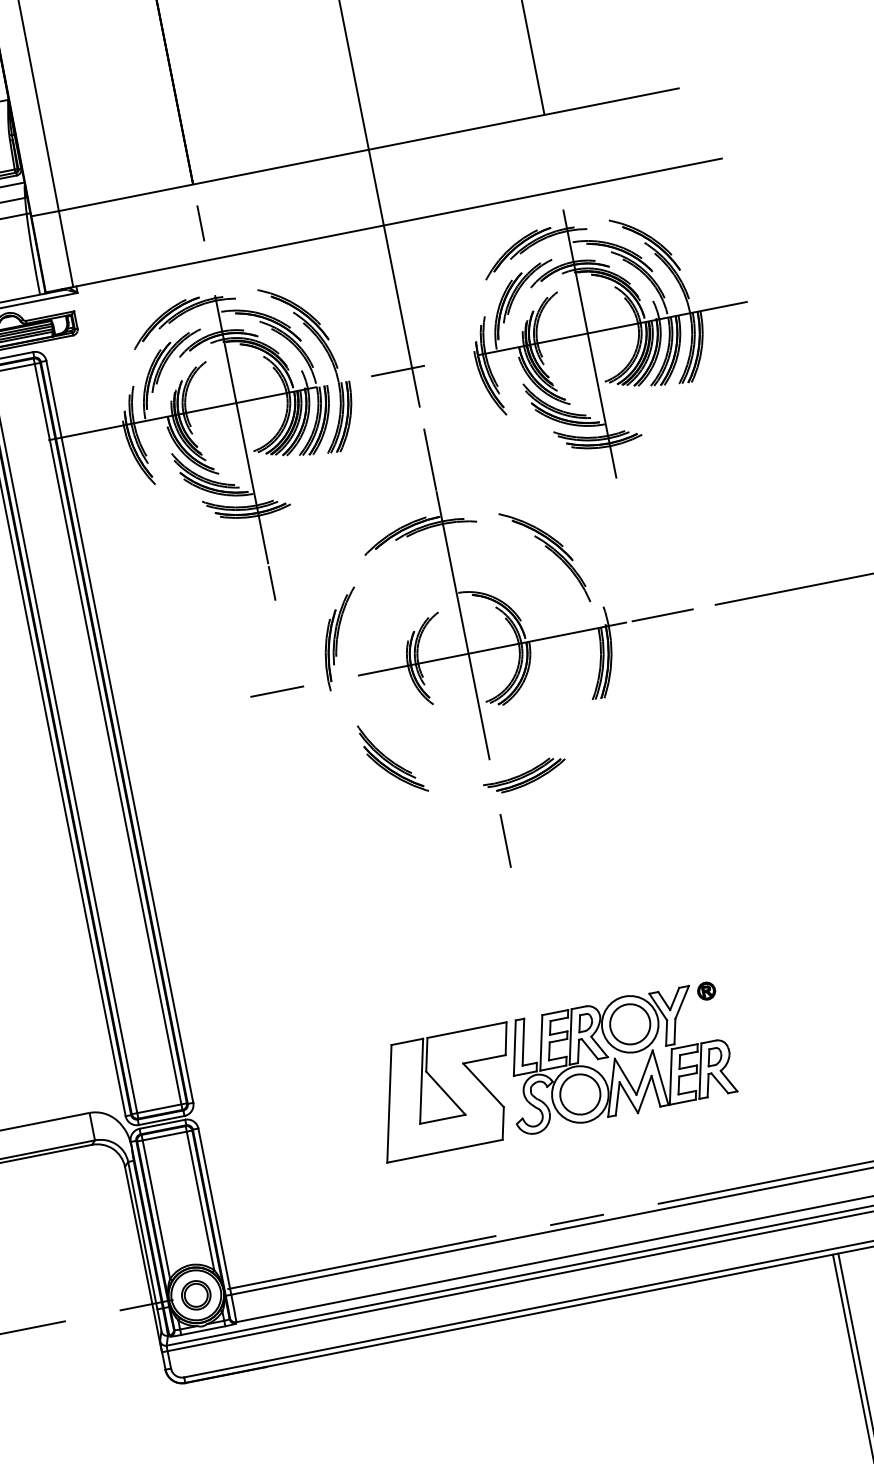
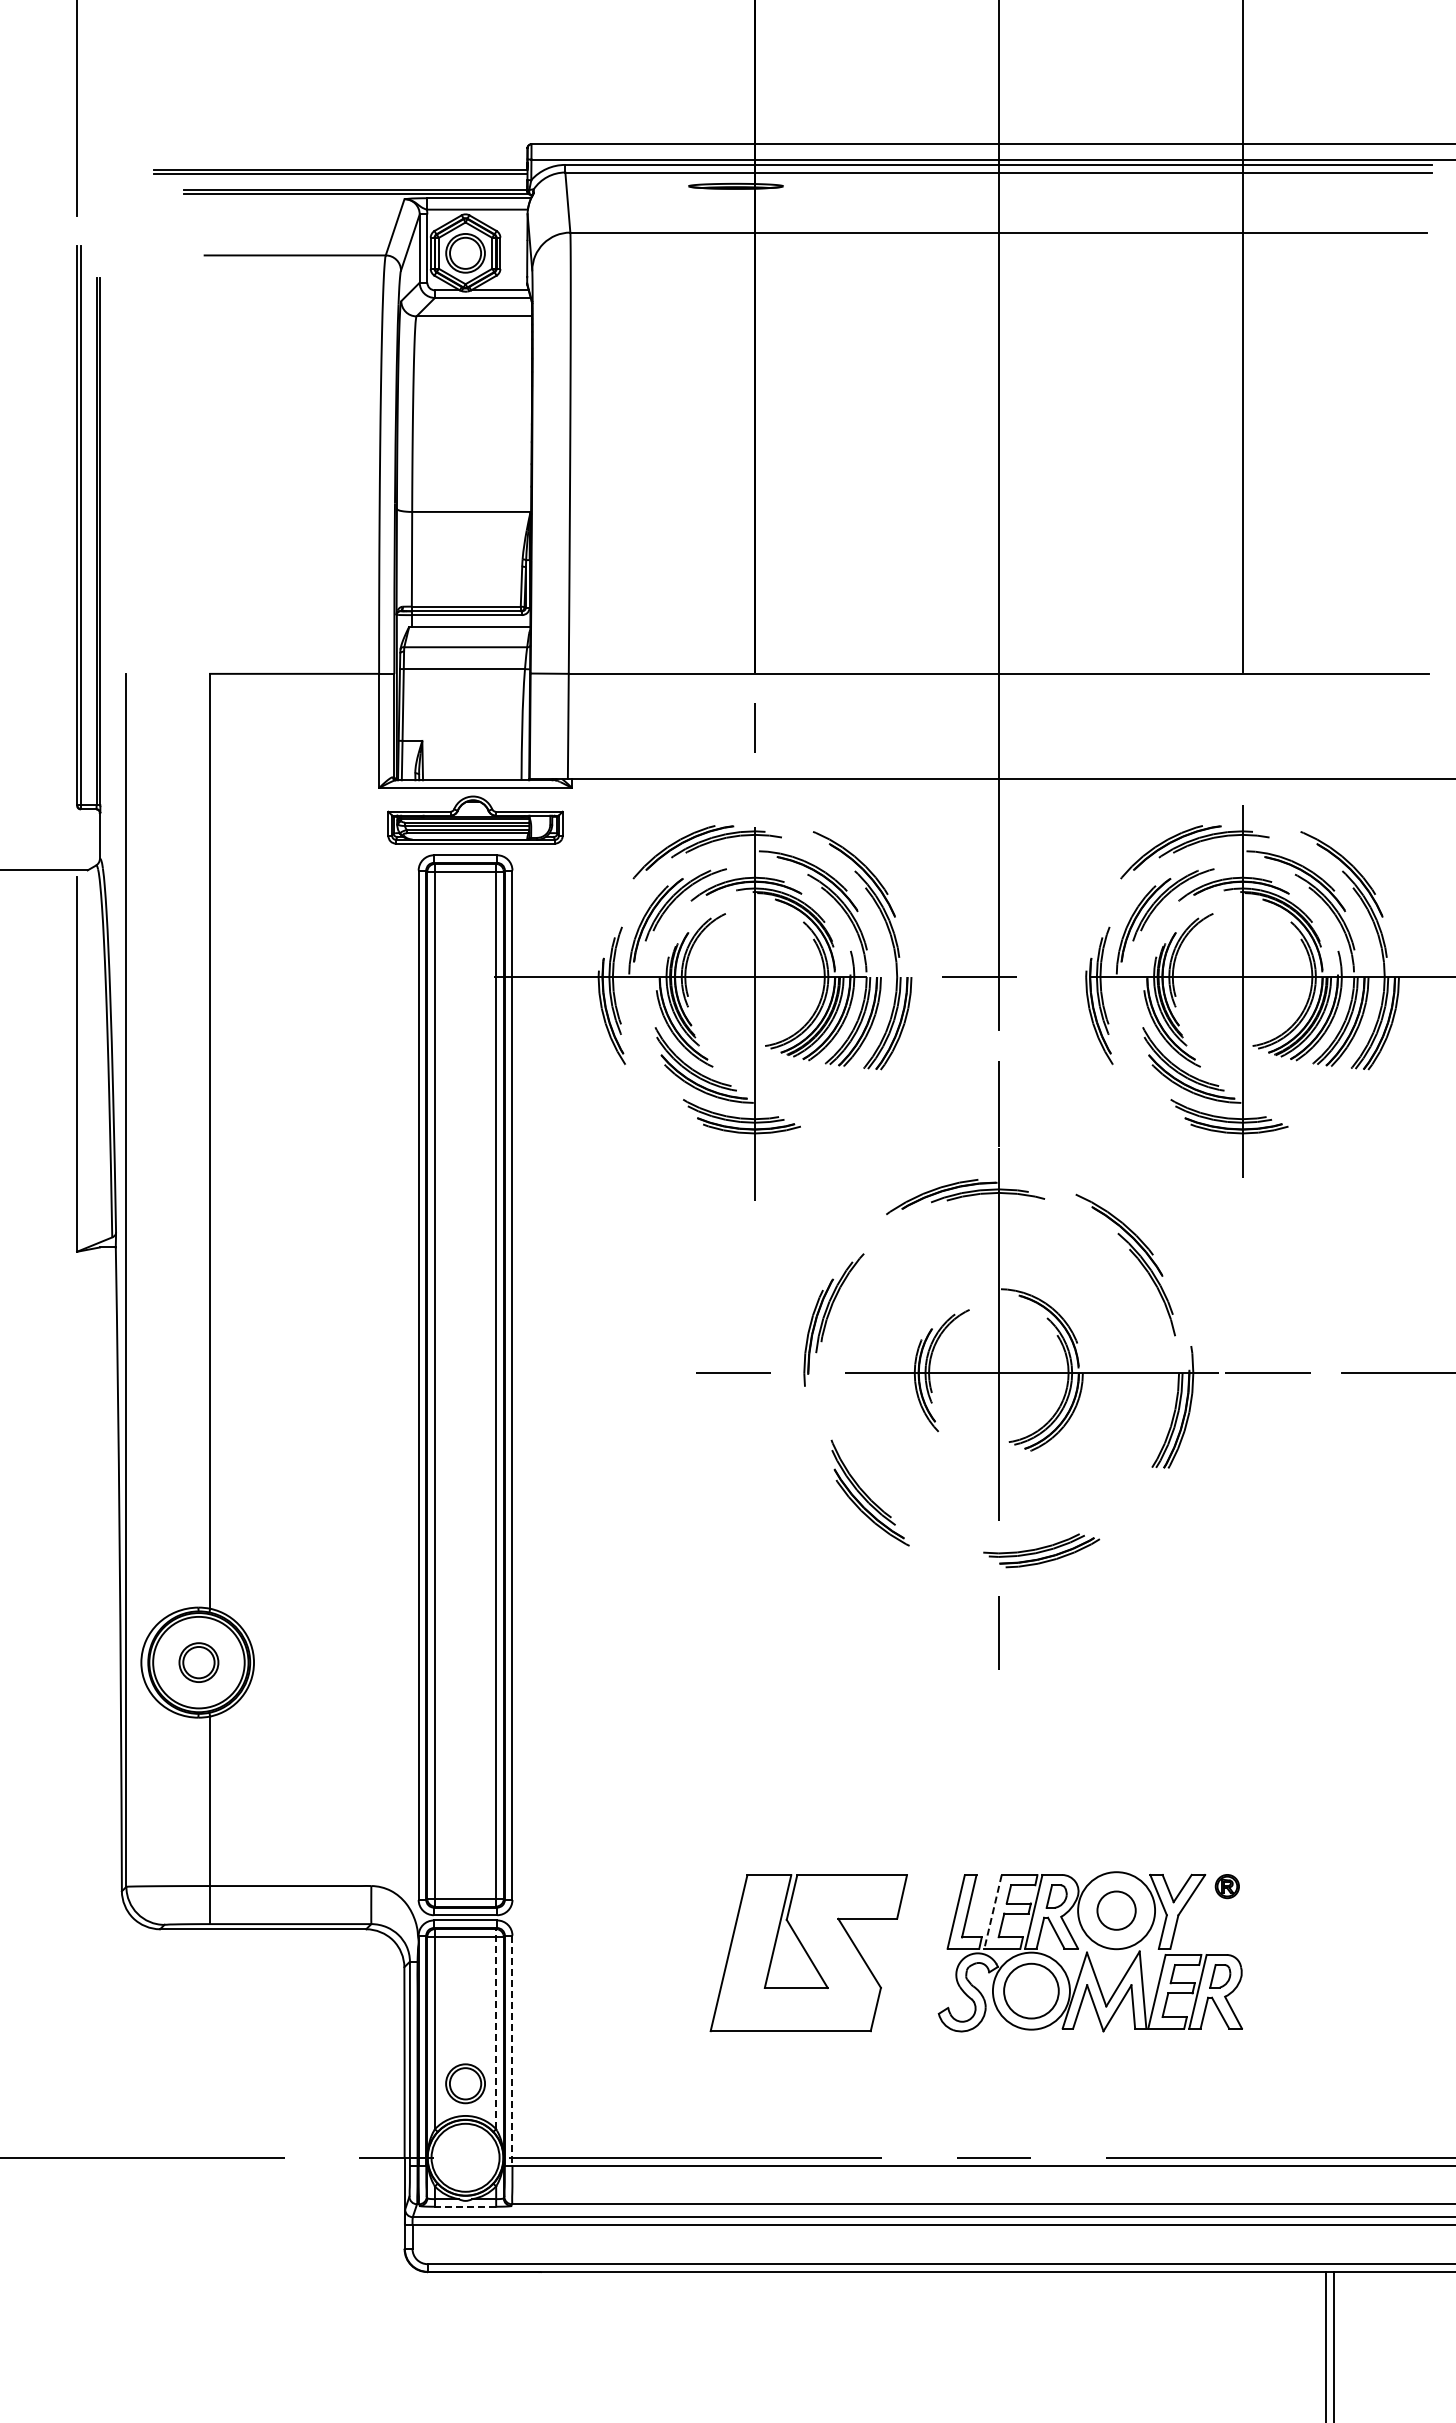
line: (272, 583) -> (755, 1227), removed
circle: (630, 1024) -> (1116, 1910), size x0.7
line: (541, 1042) -> (993, 1911), solid -> dashed
part: (446, 1092) -> (808, 1953), moved
line: (200, 1197) -> (496, 2028), solid -> dashed
line: (214, 1212) -> (512, 2051), solid -> dashed
part: (196, 1295) -> (465, 2083), moved
line: (203, 1330) -> (465, 2206), solid -> dashed

